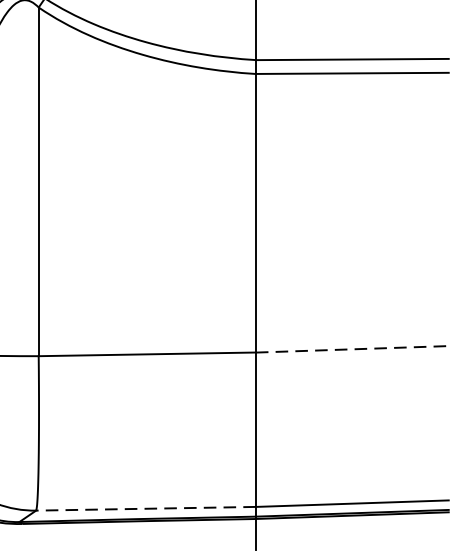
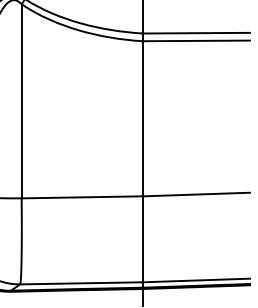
line: (352, 349) -> (196, 194), dashed -> solid
line: (144, 509) -> (80, 283), dashed -> solid

